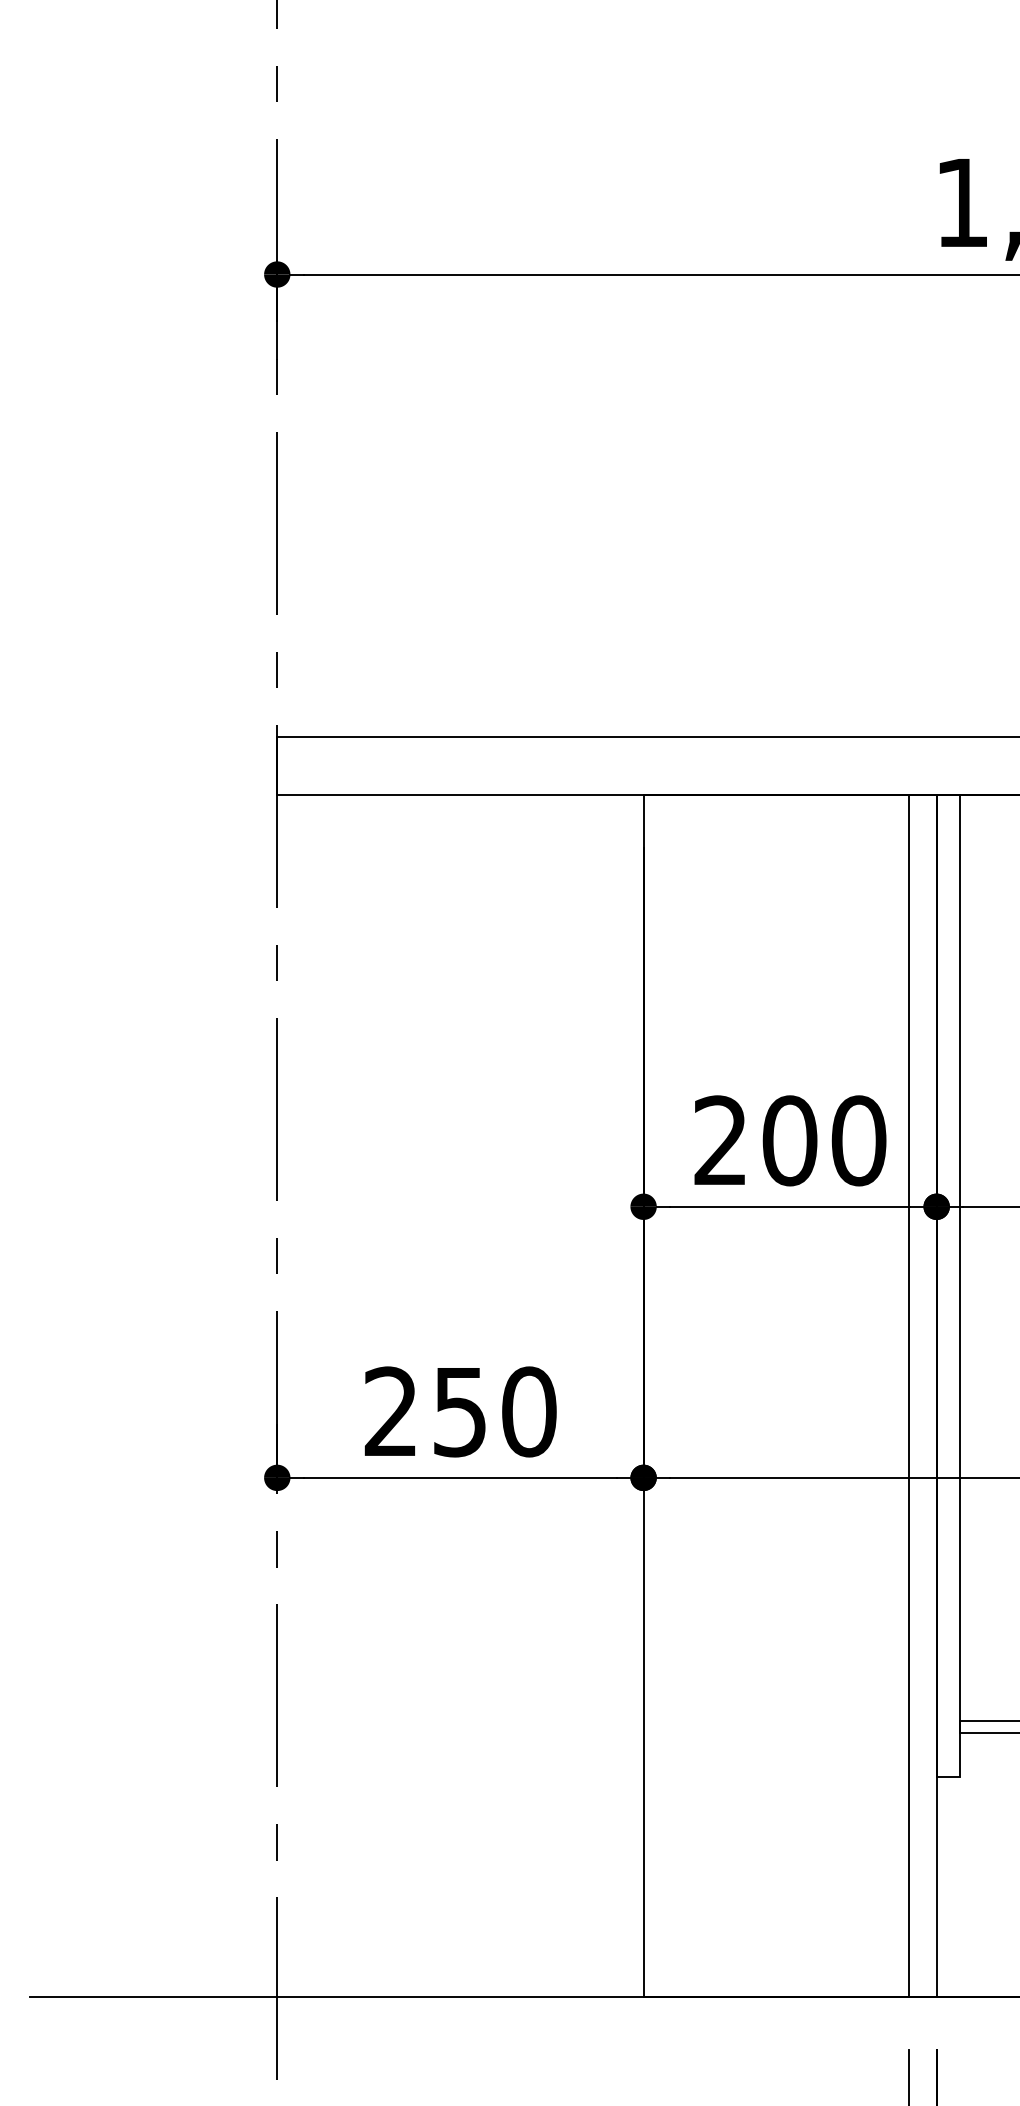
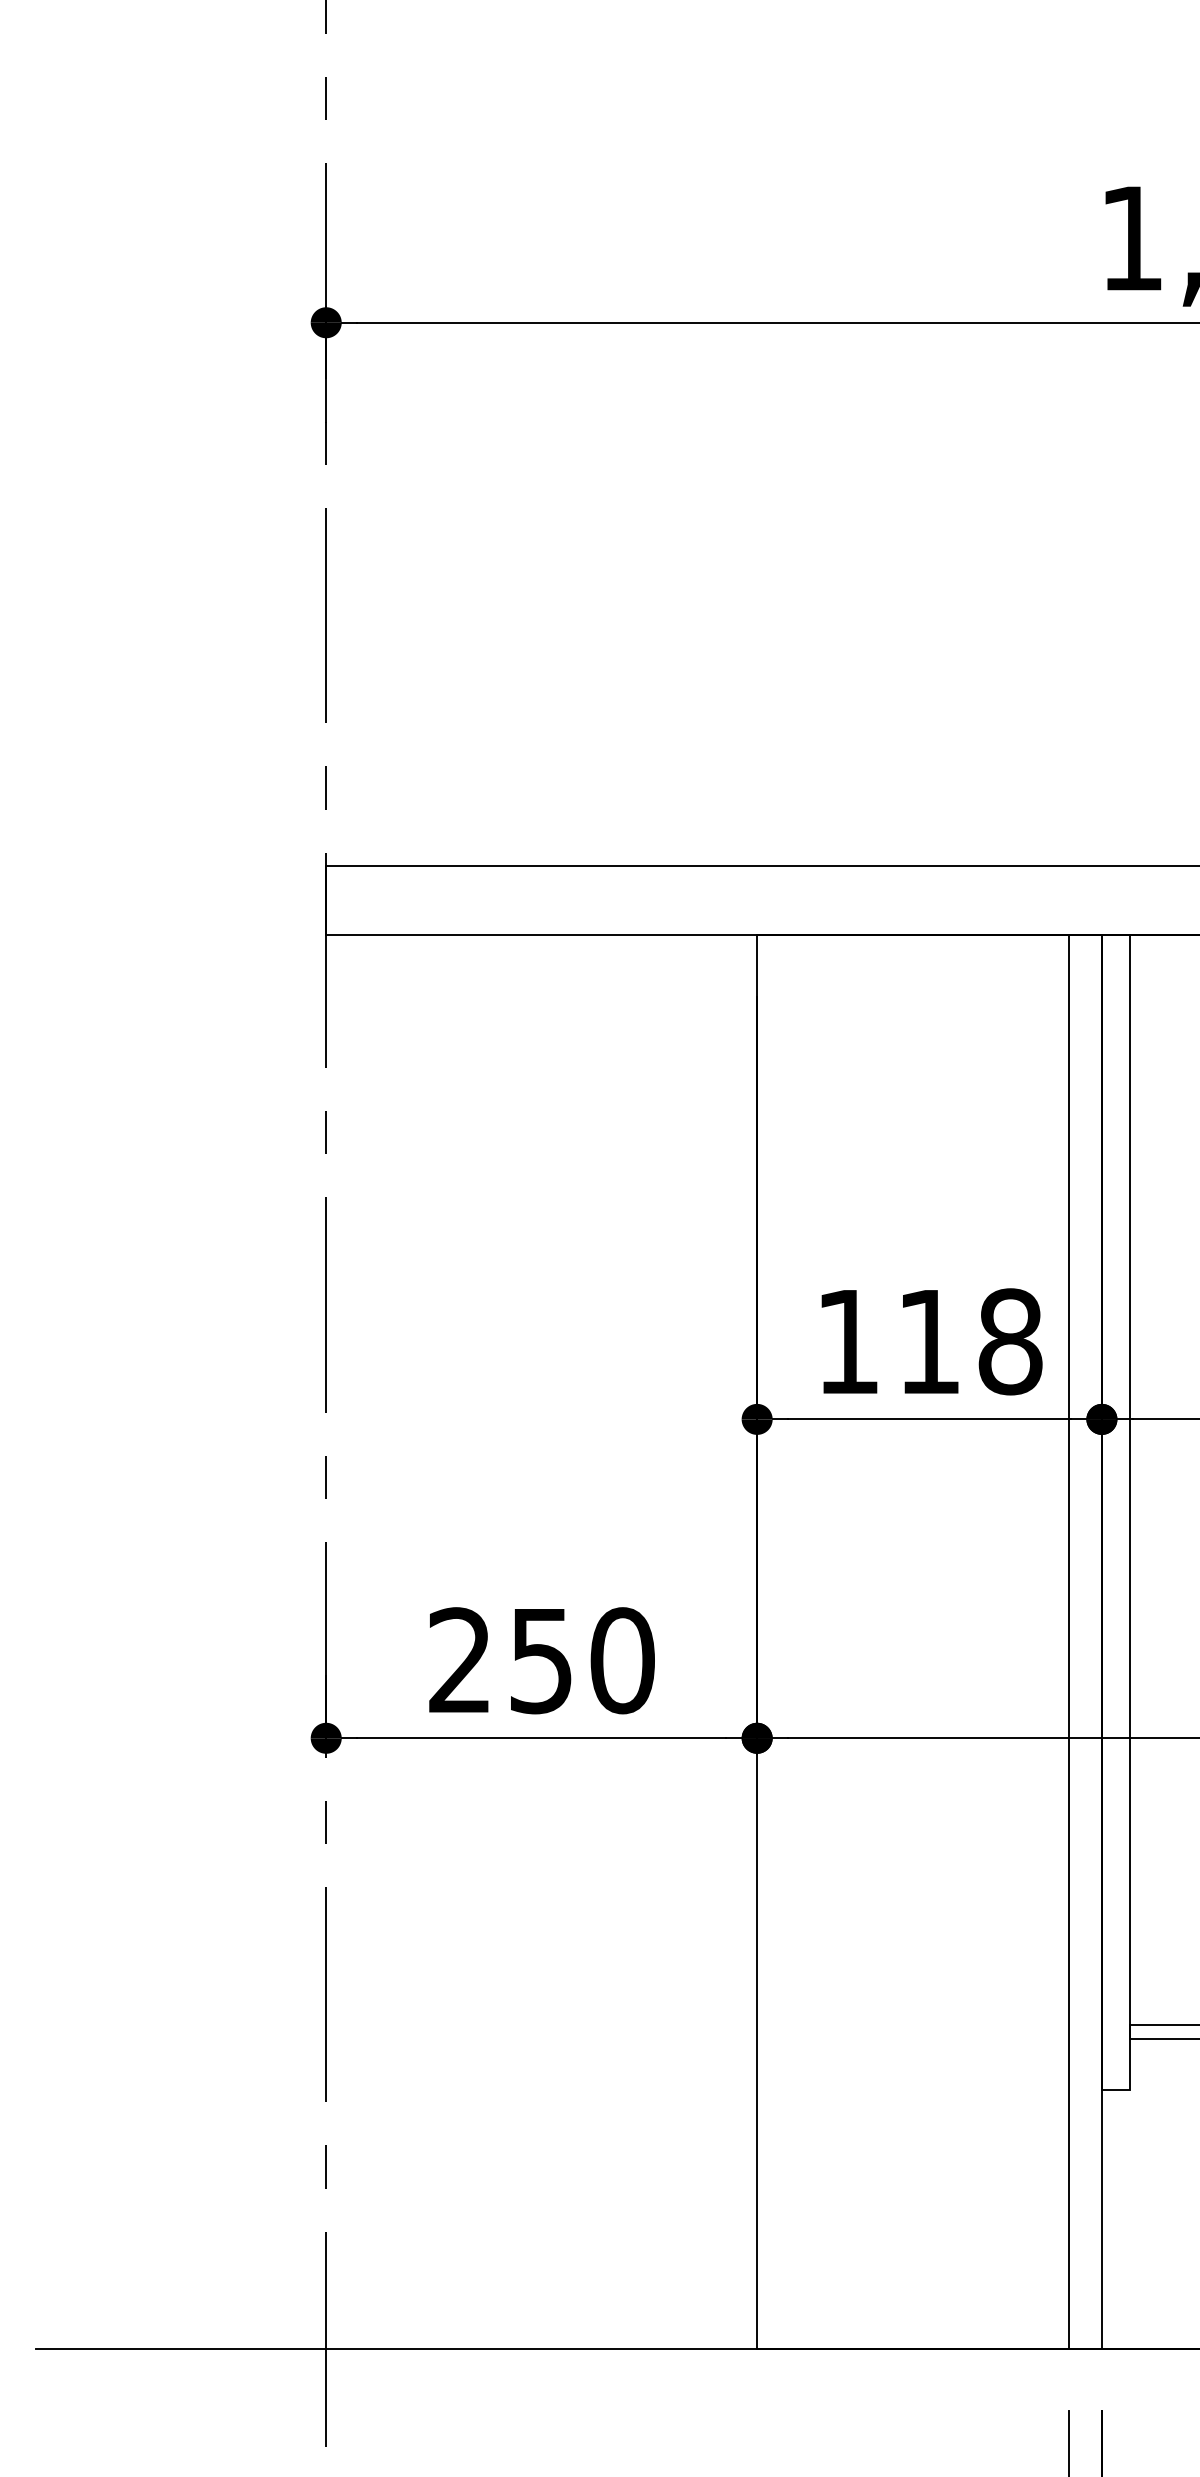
text: (790, 1140) -> (929, 1341), 200 -> 118

